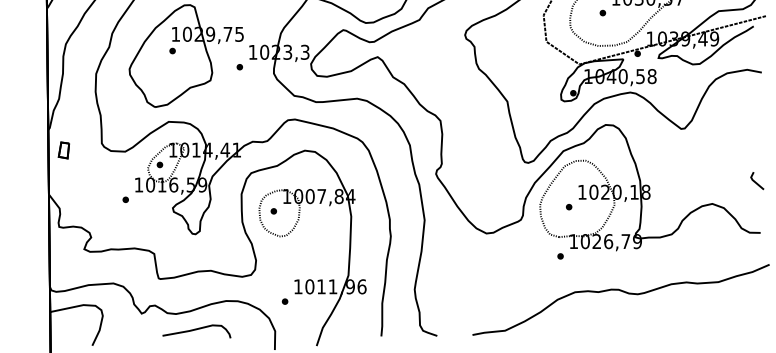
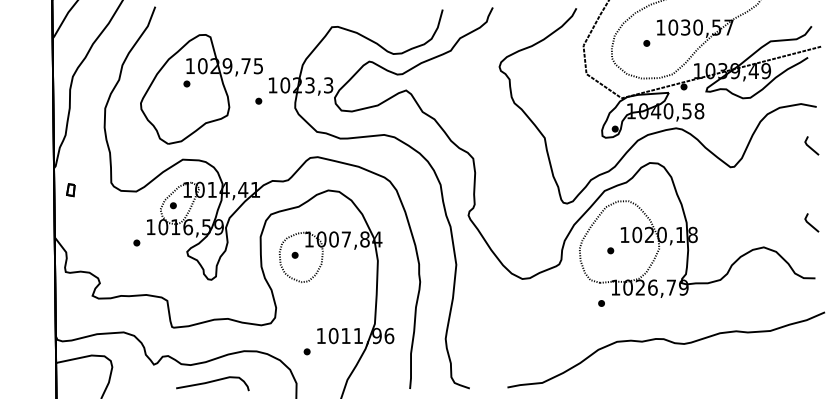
line: (756, 109) -> (810, 146), added
part: (63, 149) -> (70, 189), size x0.7

